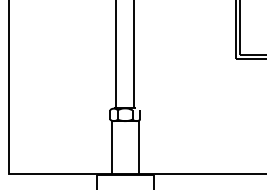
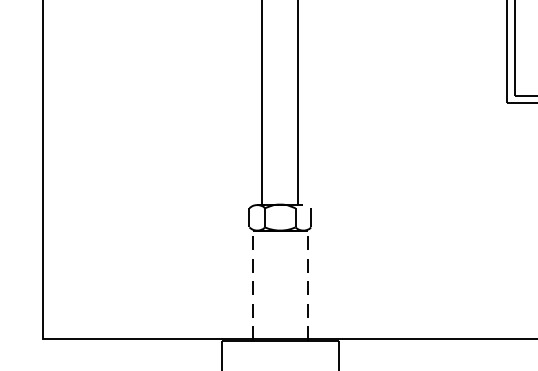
line: (111, 147) -> (252, 284), solid -> dashed
line: (138, 147) -> (307, 284), solid -> dashed

